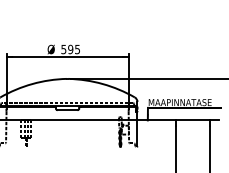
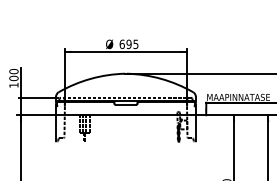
text: (63, 49) -> (121, 44), 595 -> 695

